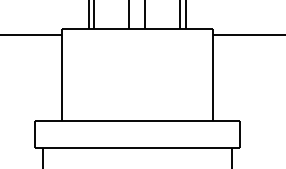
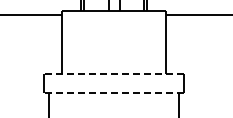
line: (136, 120) -> (113, 74), solid -> dashed
line: (136, 147) -> (113, 92), solid -> dashed

